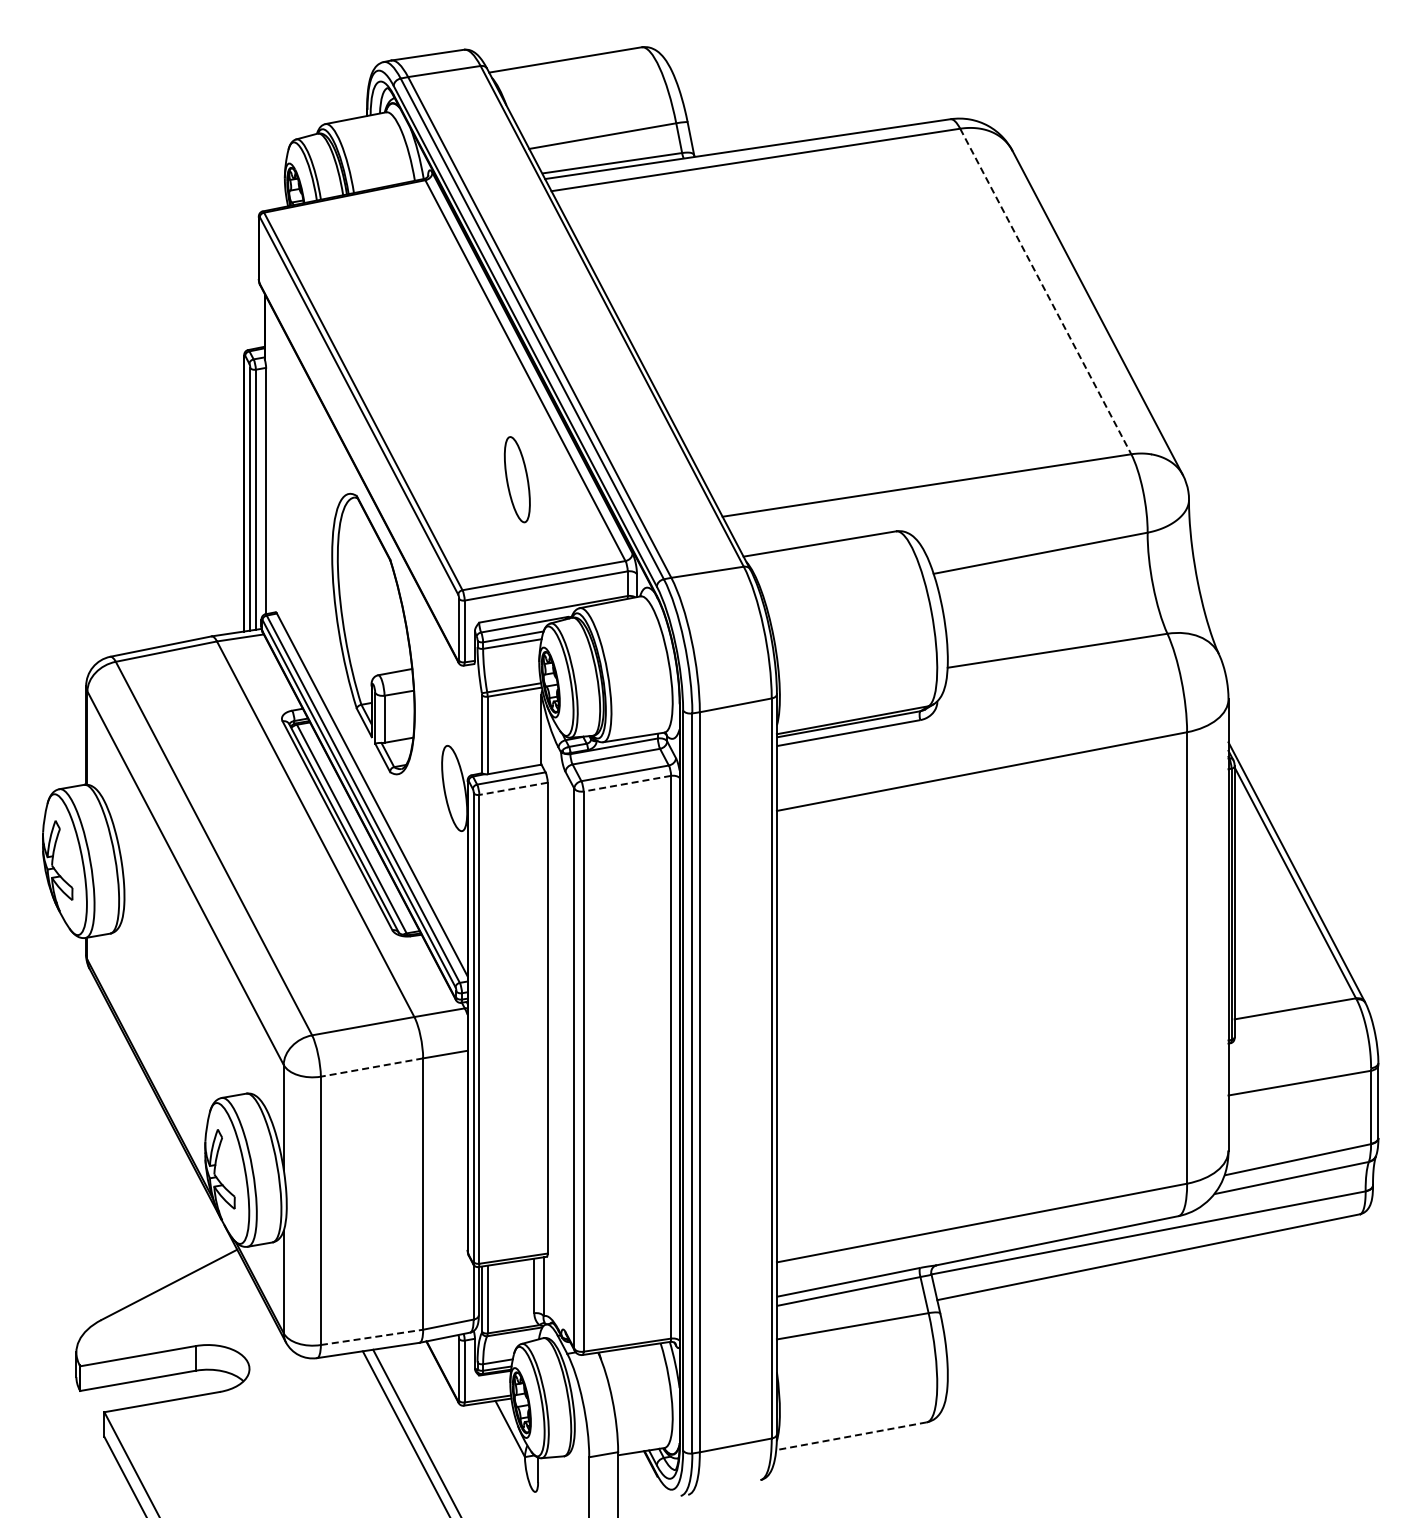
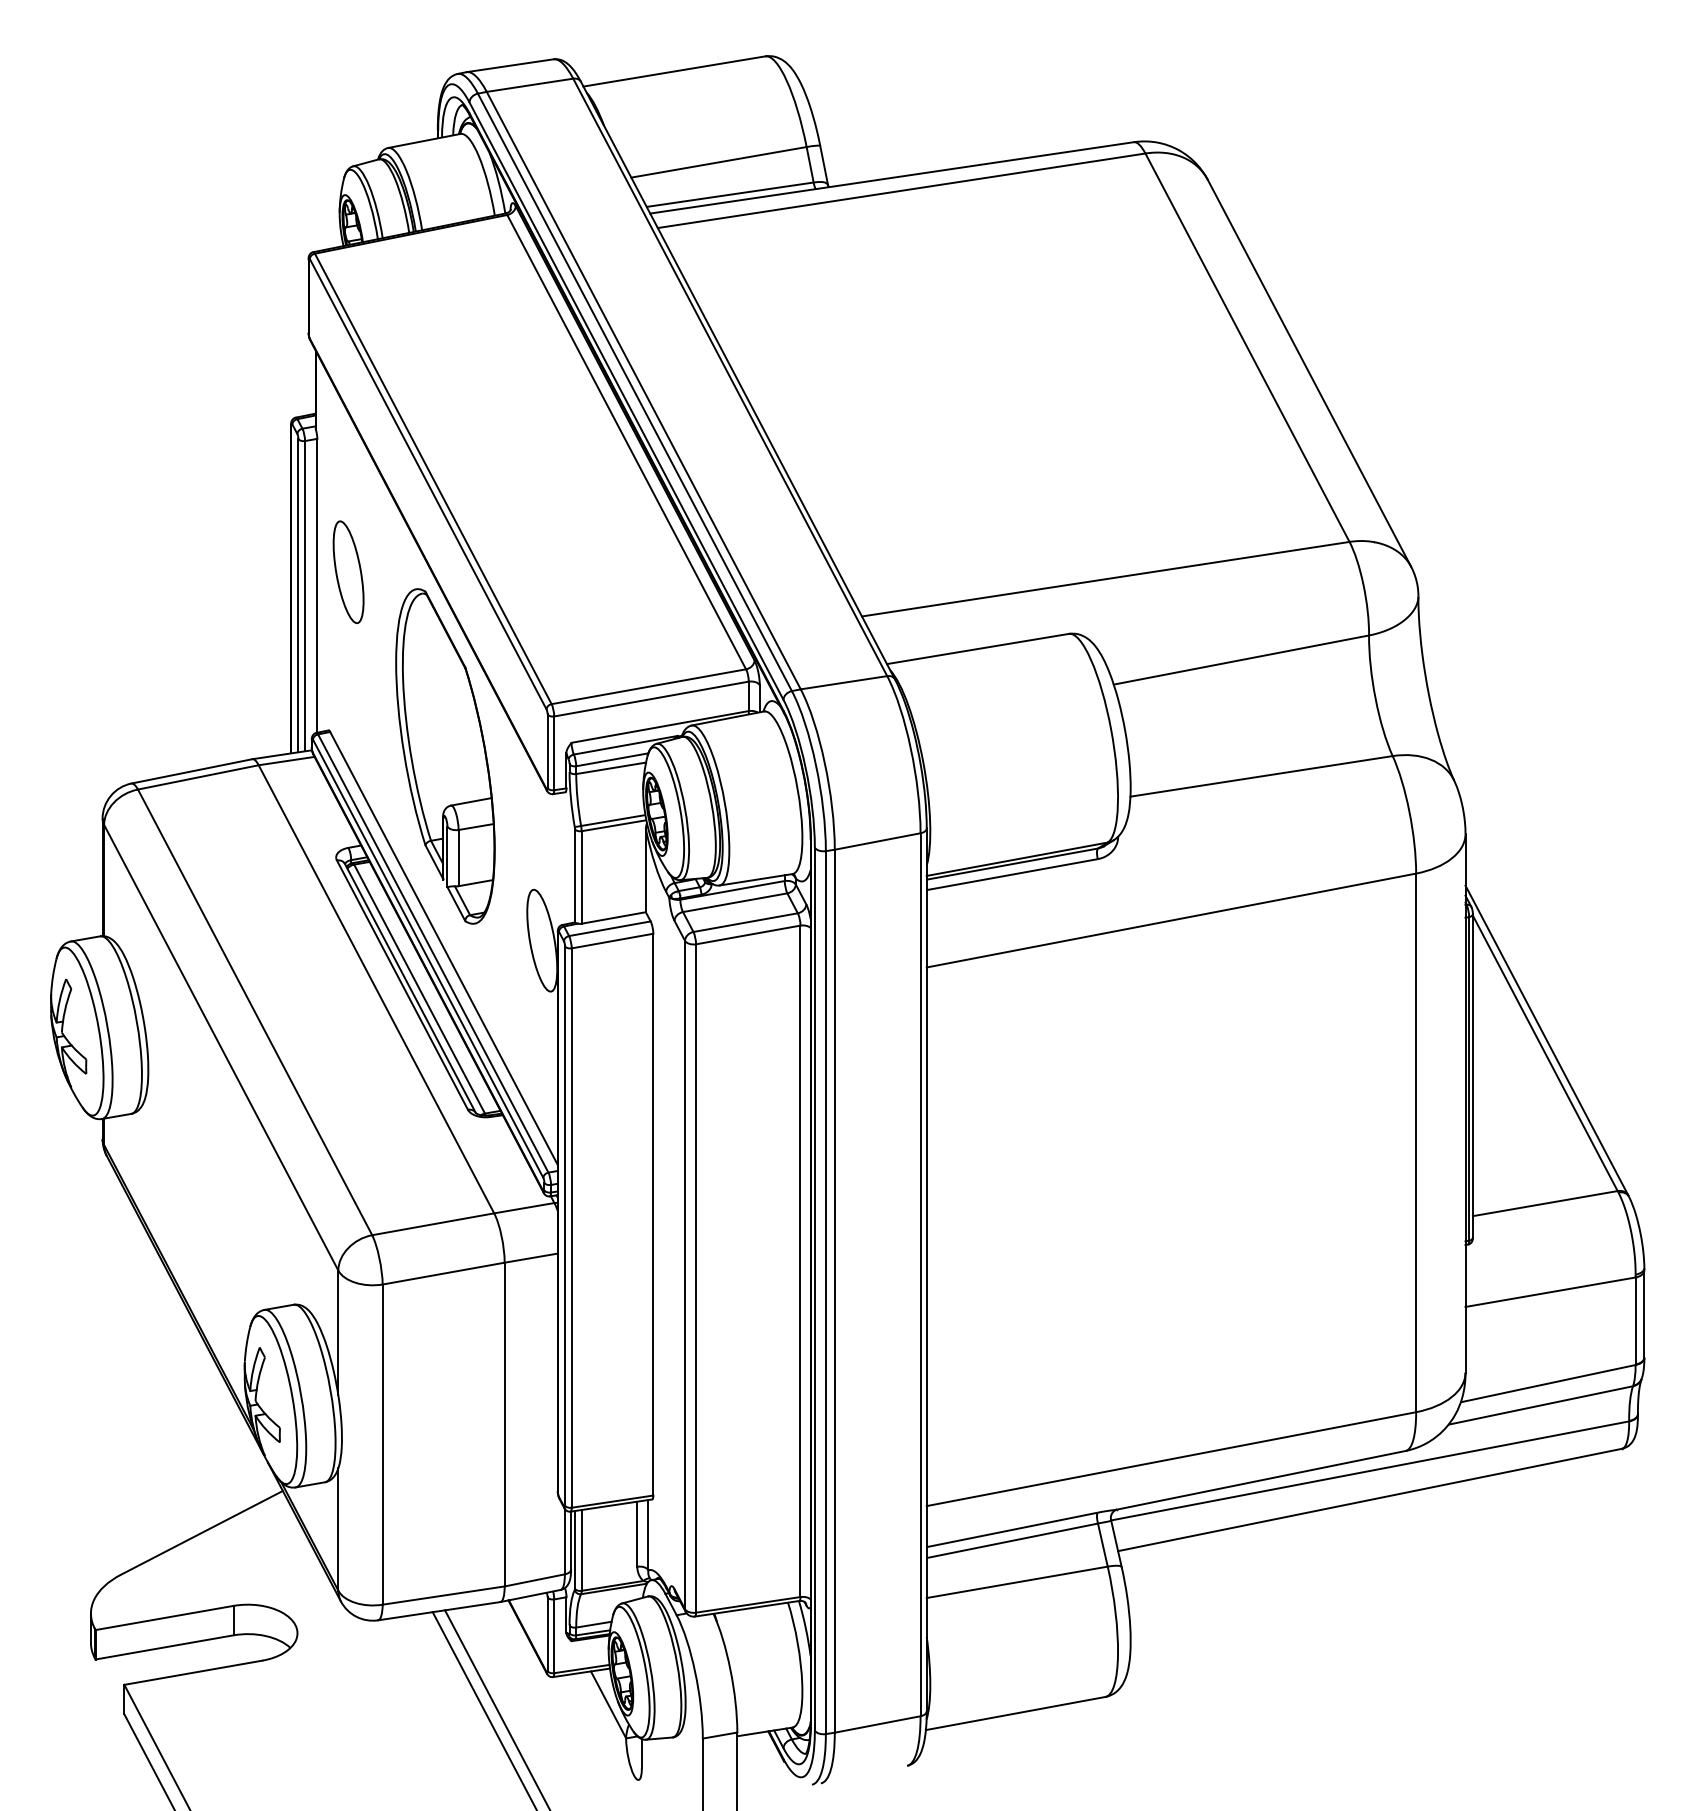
line: (1045, 291) -> (1247, 347), dashed -> solid
part: (516, 479) -> (347, 572), moved
line: (626, 783) -> (747, 934), dashed -> solid
line: (513, 788) -> (612, 940), dashed -> solid
line: (372, 1067) -> (444, 1273), dashed -> solid
line: (372, 1337) -> (444, 1595), dashed -> solid
line: (851, 1436) -> (1015, 1713), dashed -> solid

